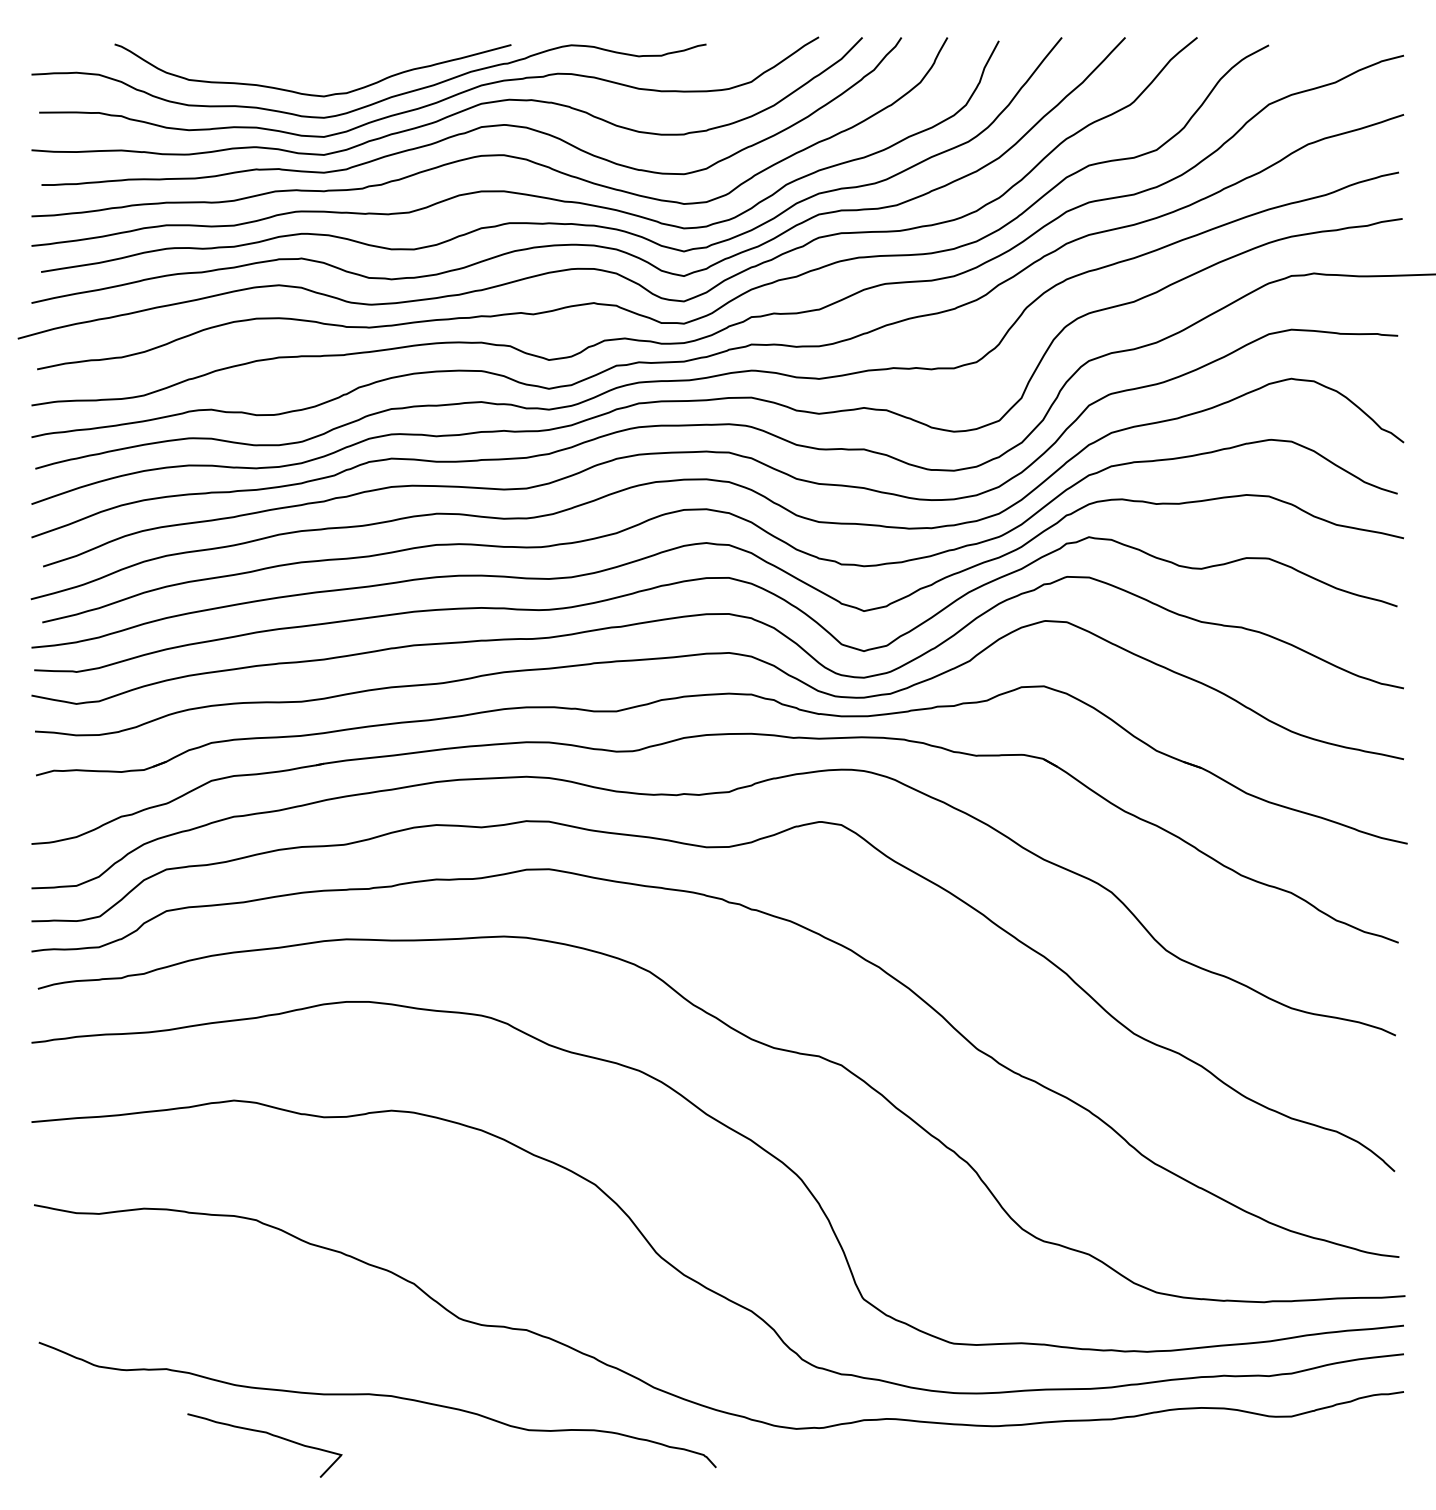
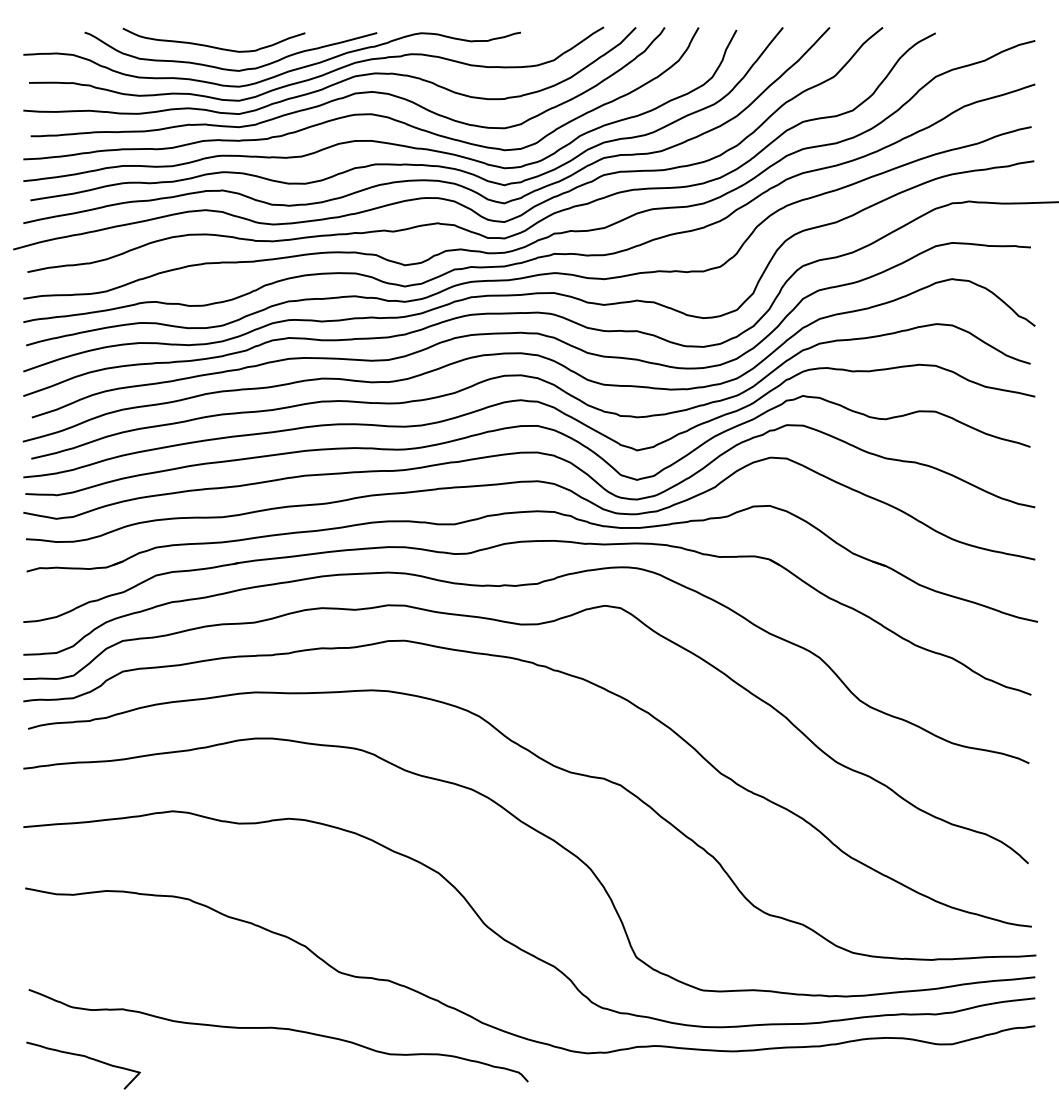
curve: (285, 61) -> (210, 45), added
curve: (270, 1435) -> (87, 1058), moved

